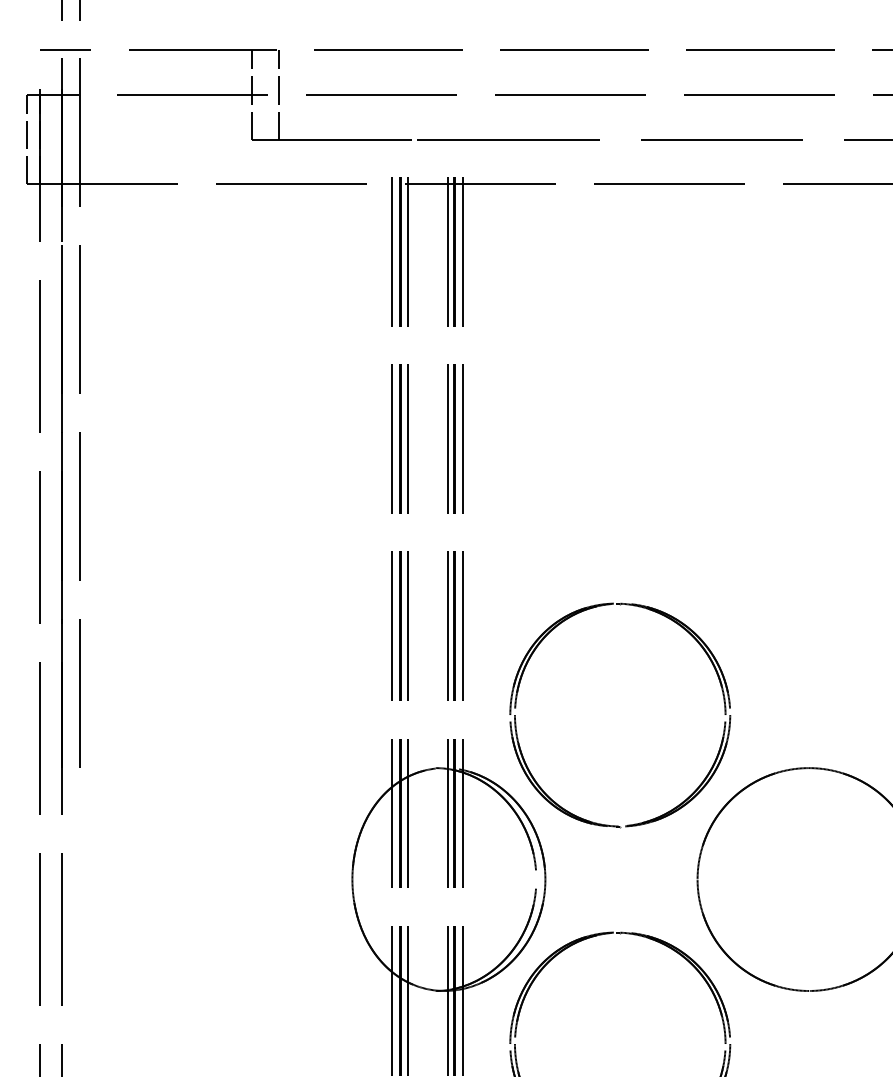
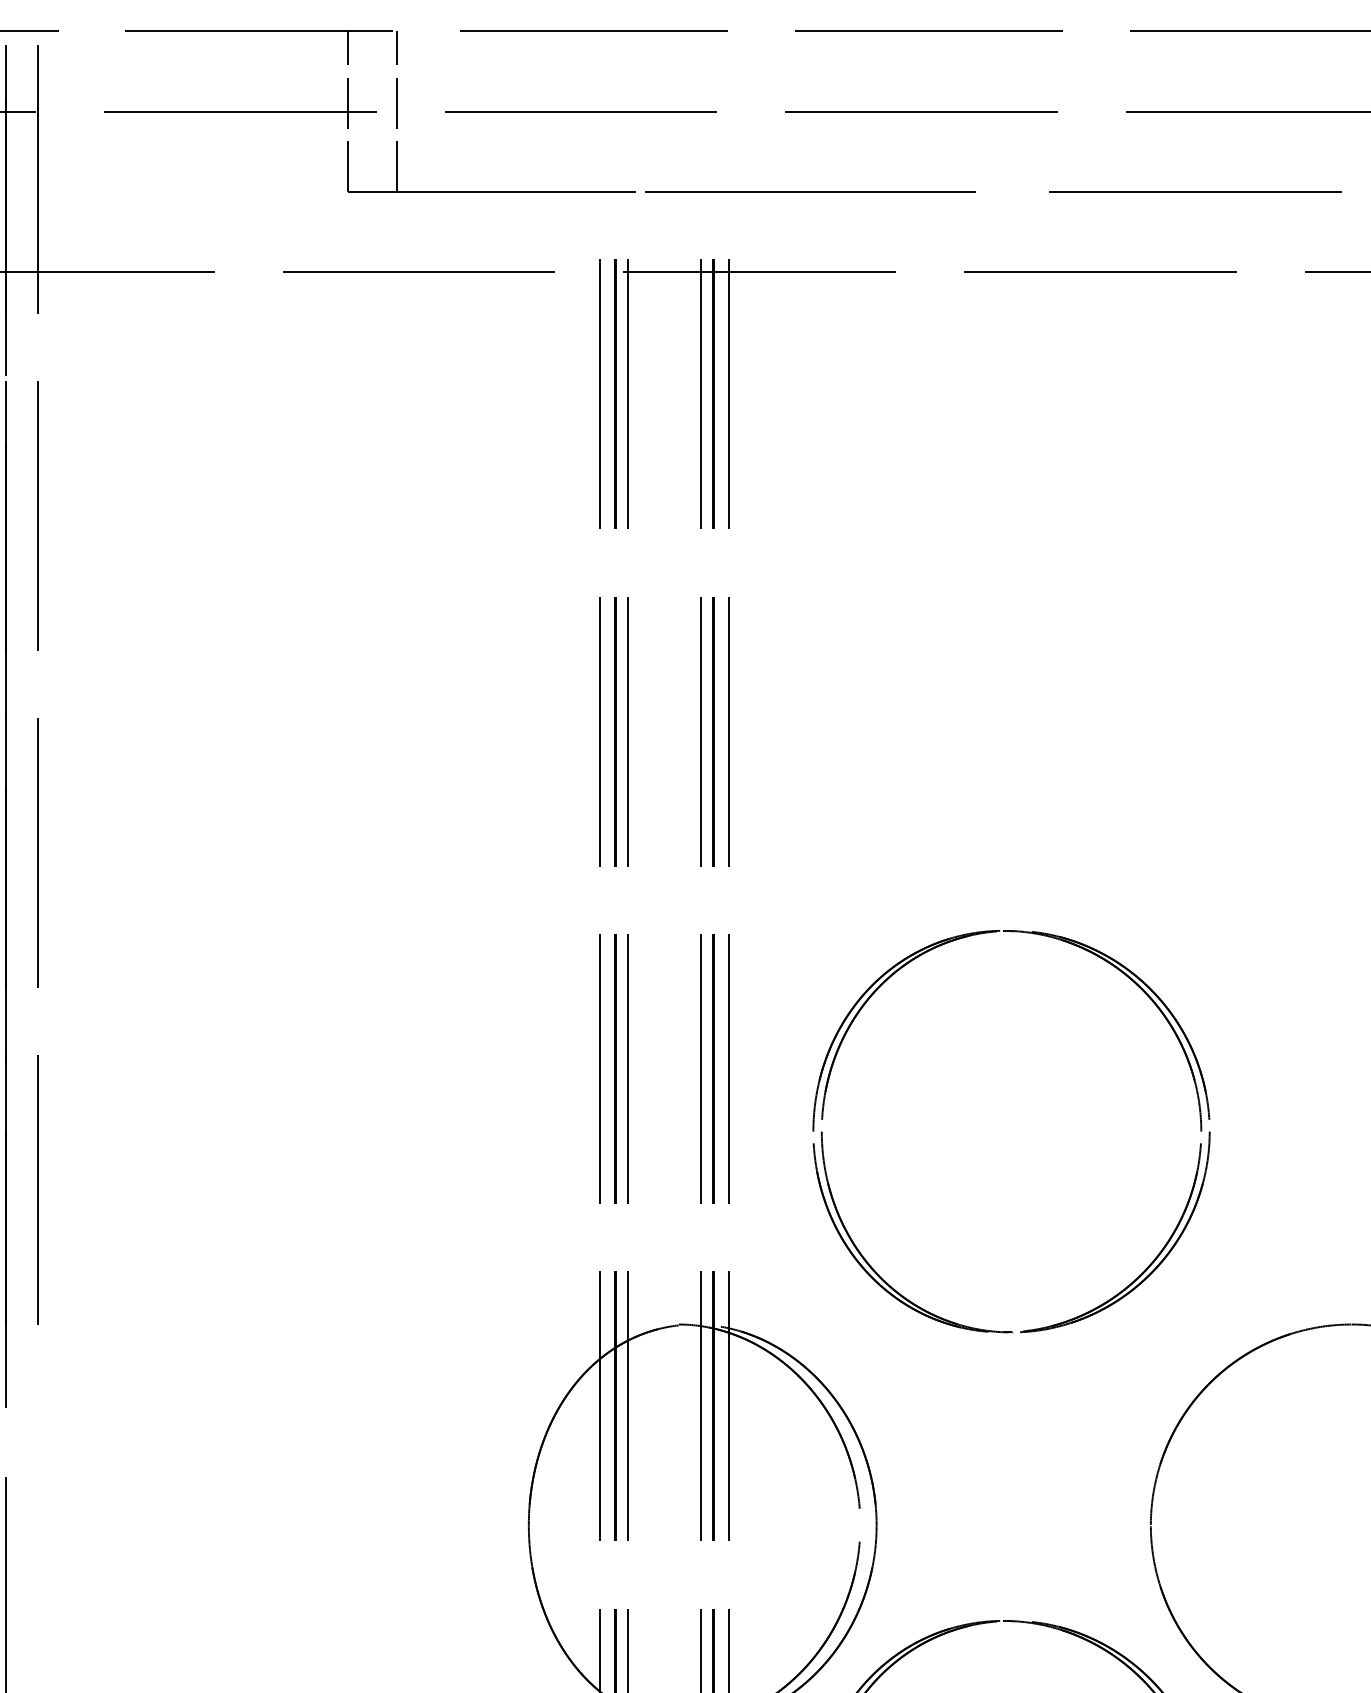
part: (721, 739) -> (1193, 1175), moved

